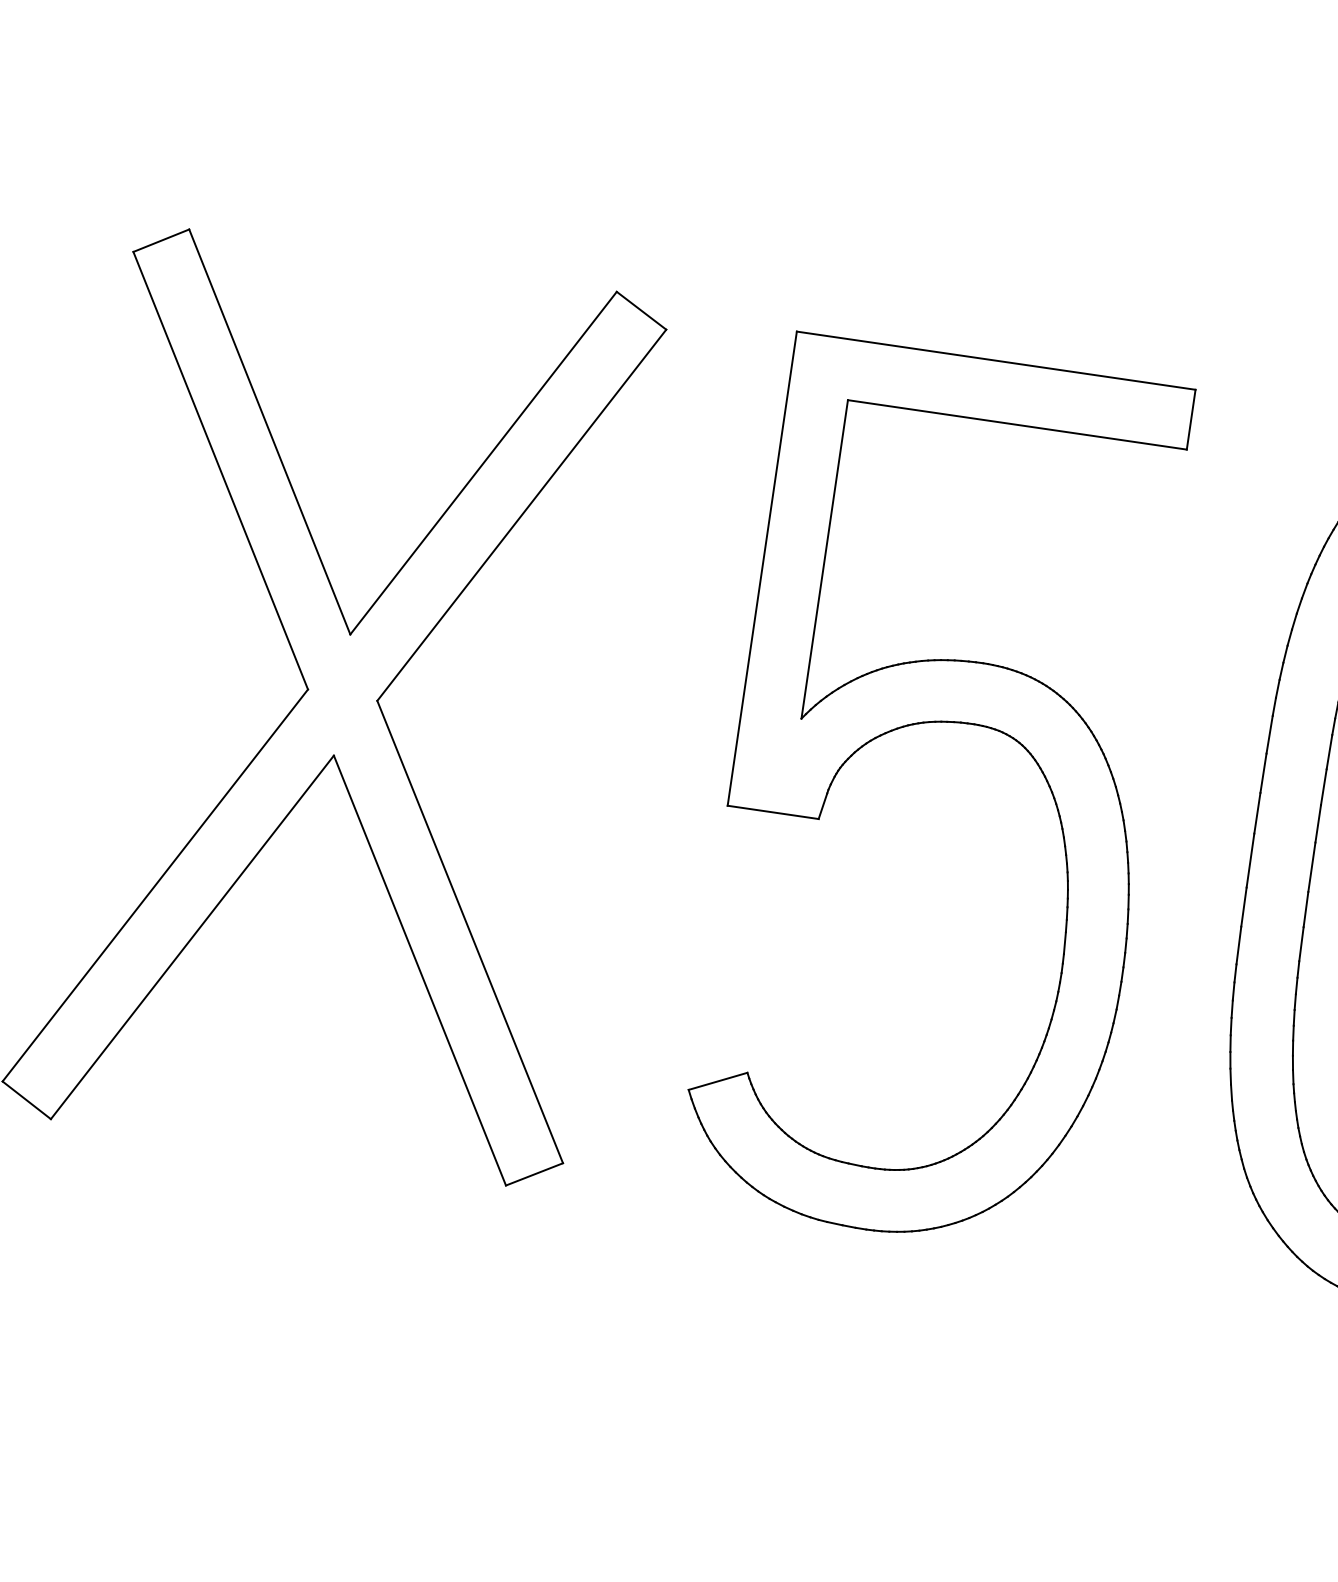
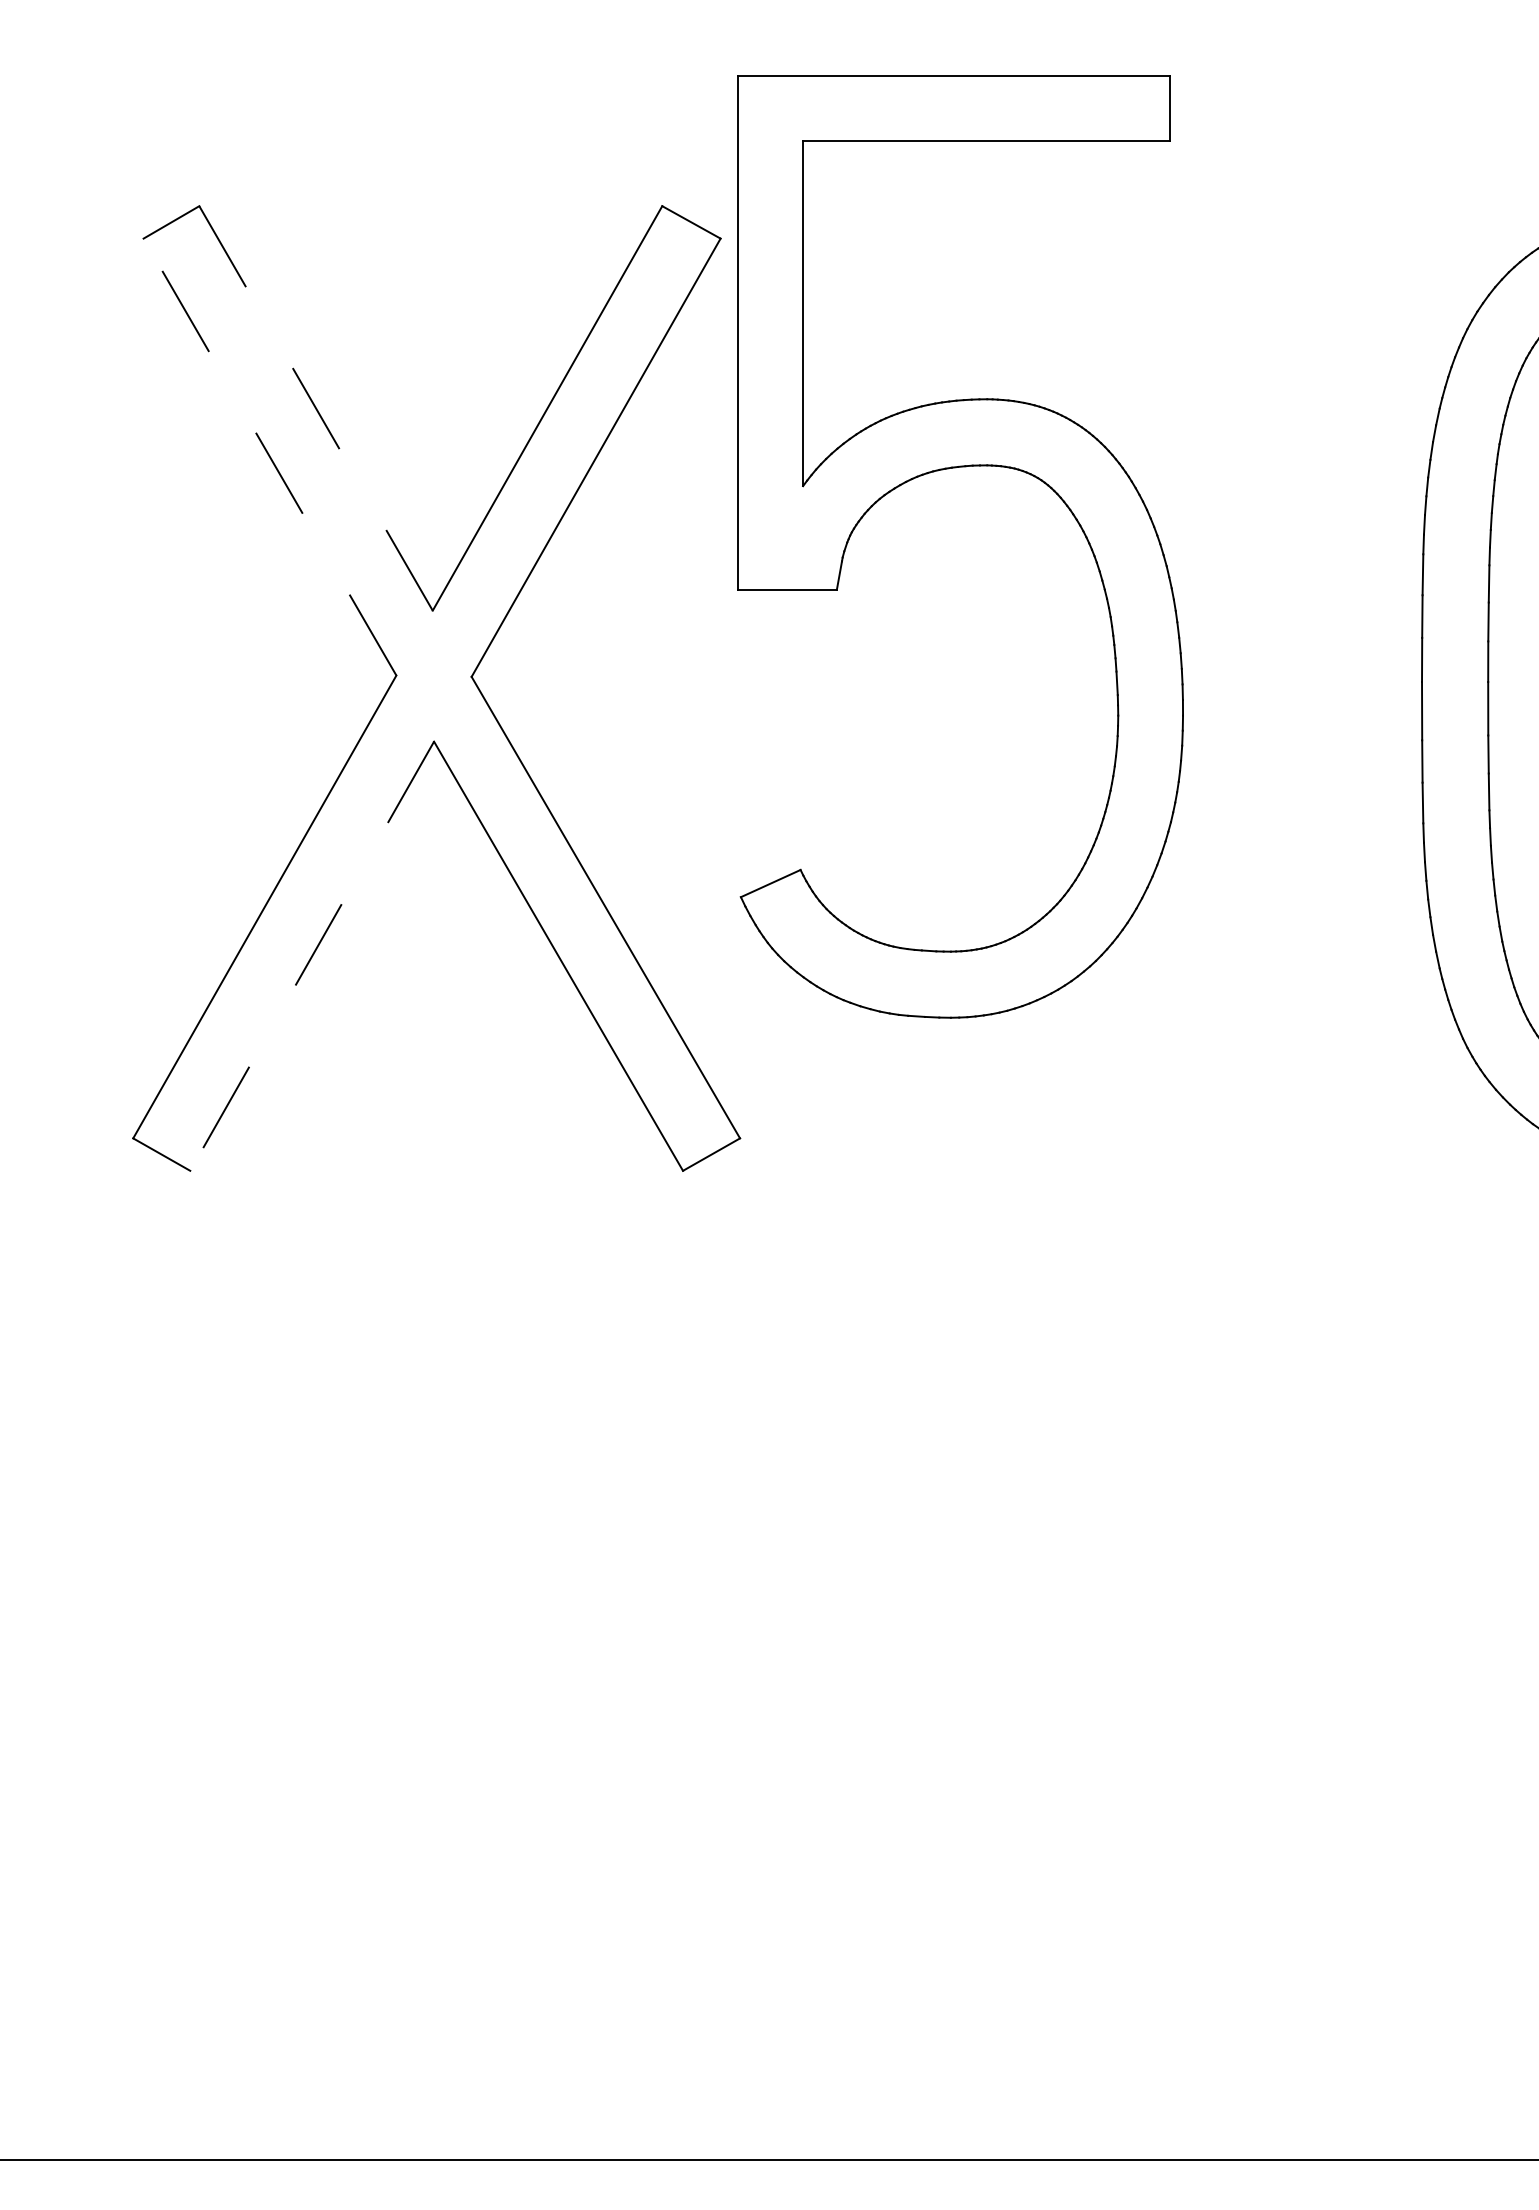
line: (270, 432) -> (316, 408), solid -> dashed
line: (220, 470) -> (269, 456), solid -> dashed
part: (937, 722) -> (948, 469), moved
line: (192, 937) -> (312, 956), solid -> dashed

